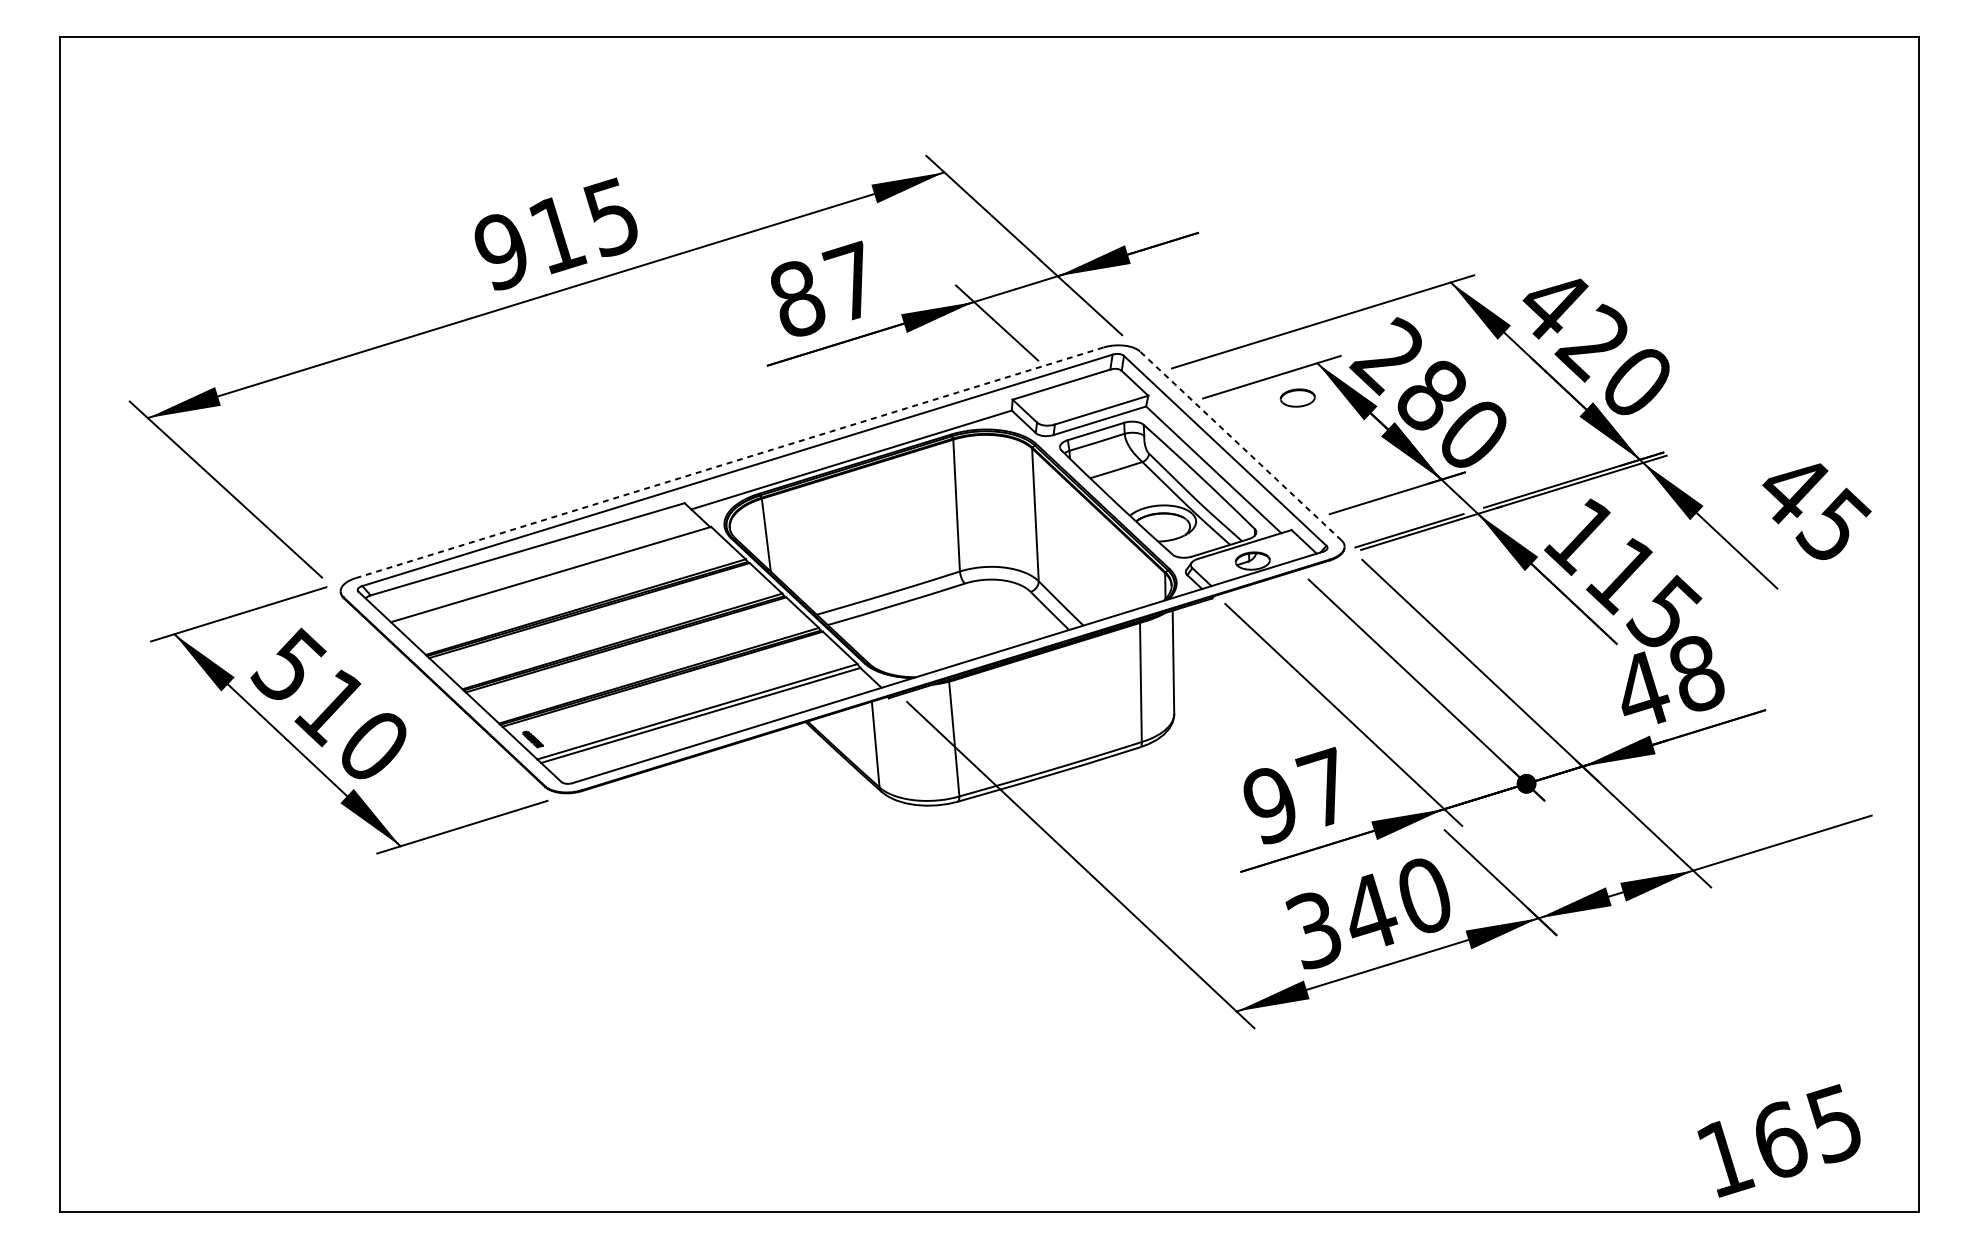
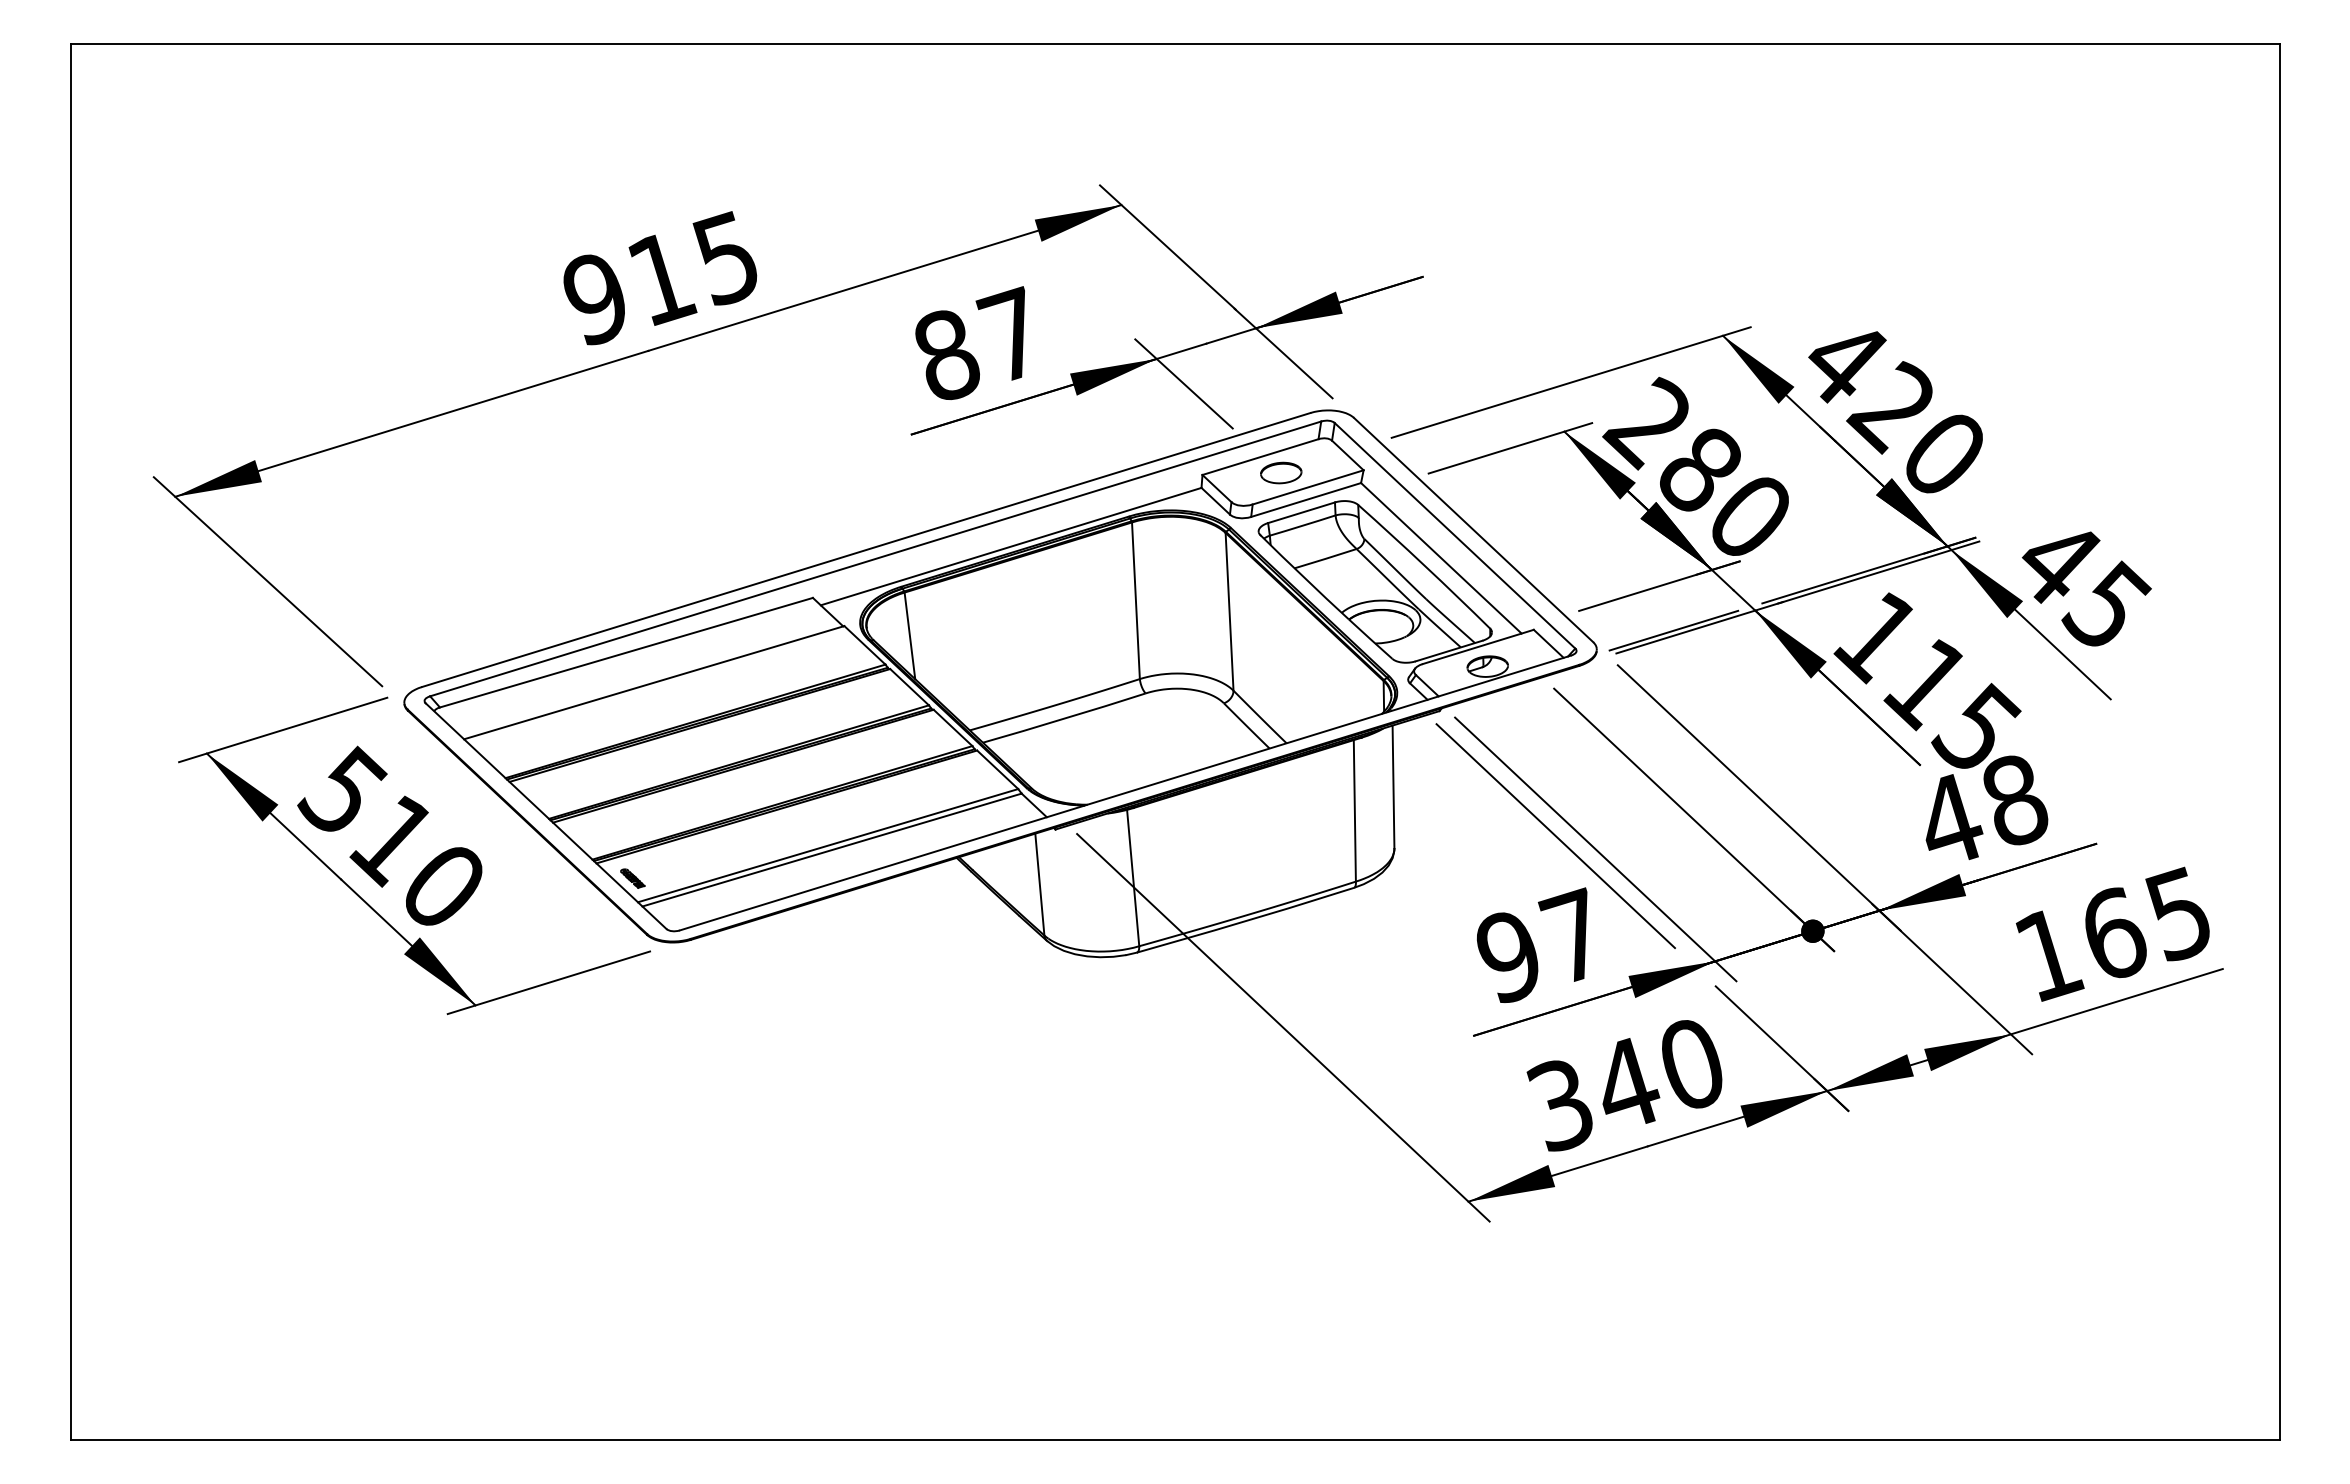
part: (1298, 397) -> (1281, 472), moved
line: (1240, 446) -> (1473, 530), dashed -> solid
line: (729, 463) -> (866, 550), dashed -> solid
text: (1816, 511) -> (2086, 588), moved
line: (1309, 704) -> (1555, 836), added
text: (1778, 1140) -> (2112, 933), moved

